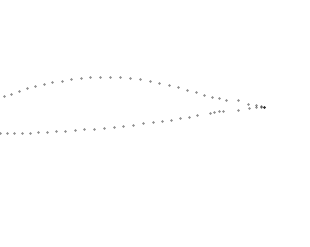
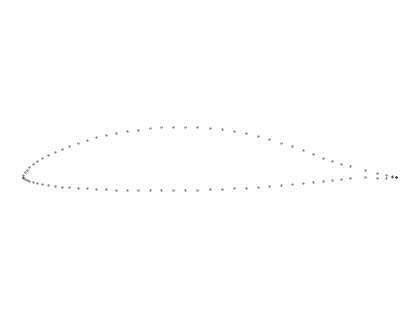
part: (239, 105) -> (365, 173), size x0.62
part: (216, 111) -> (336, 179), size x1.67

